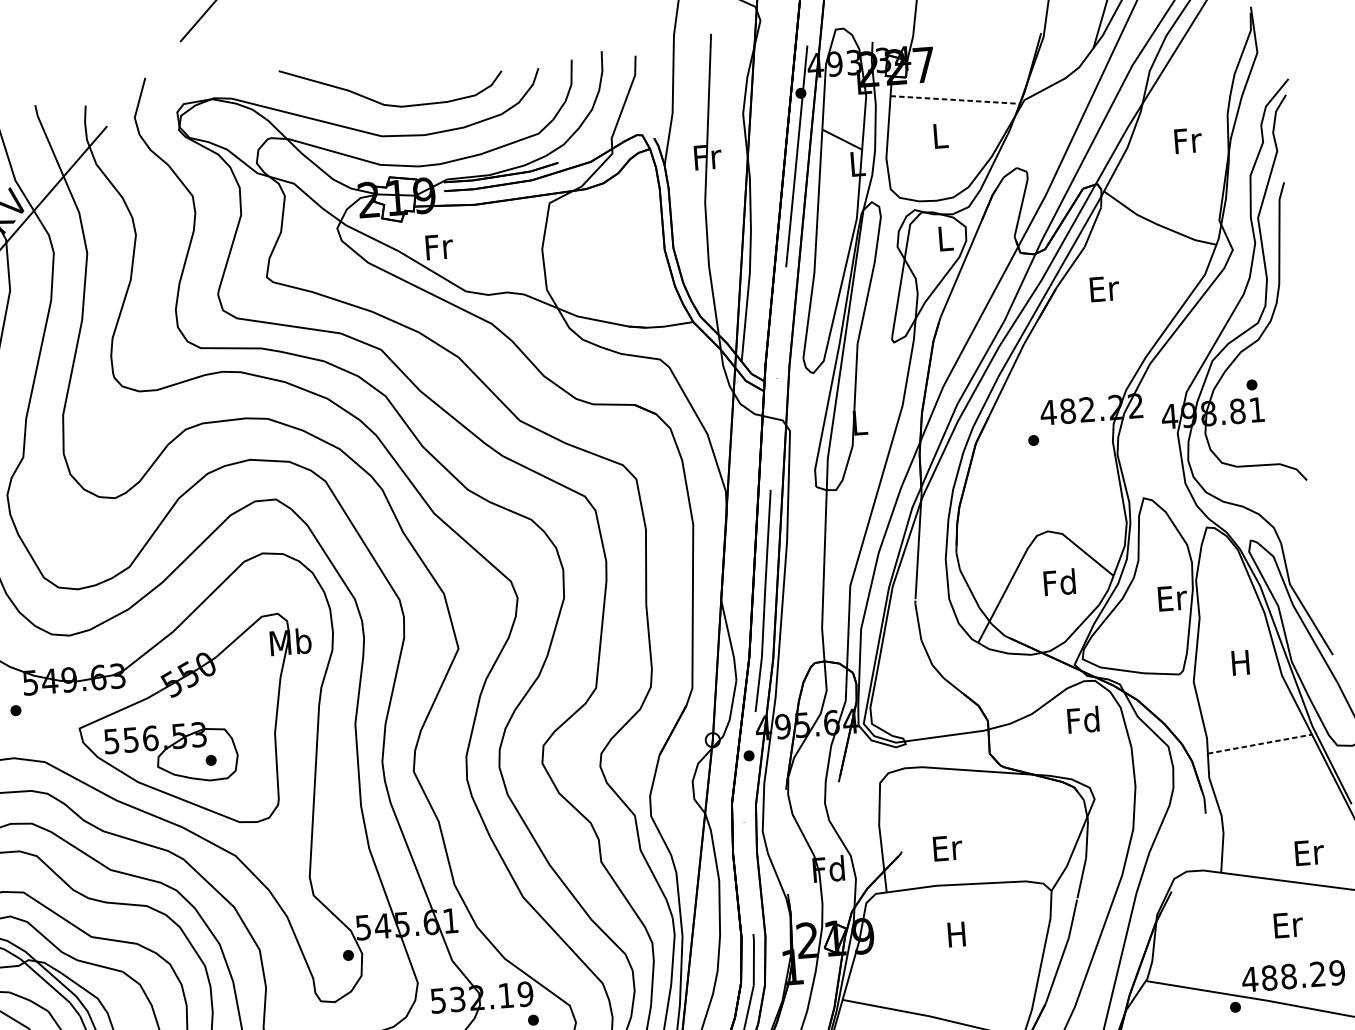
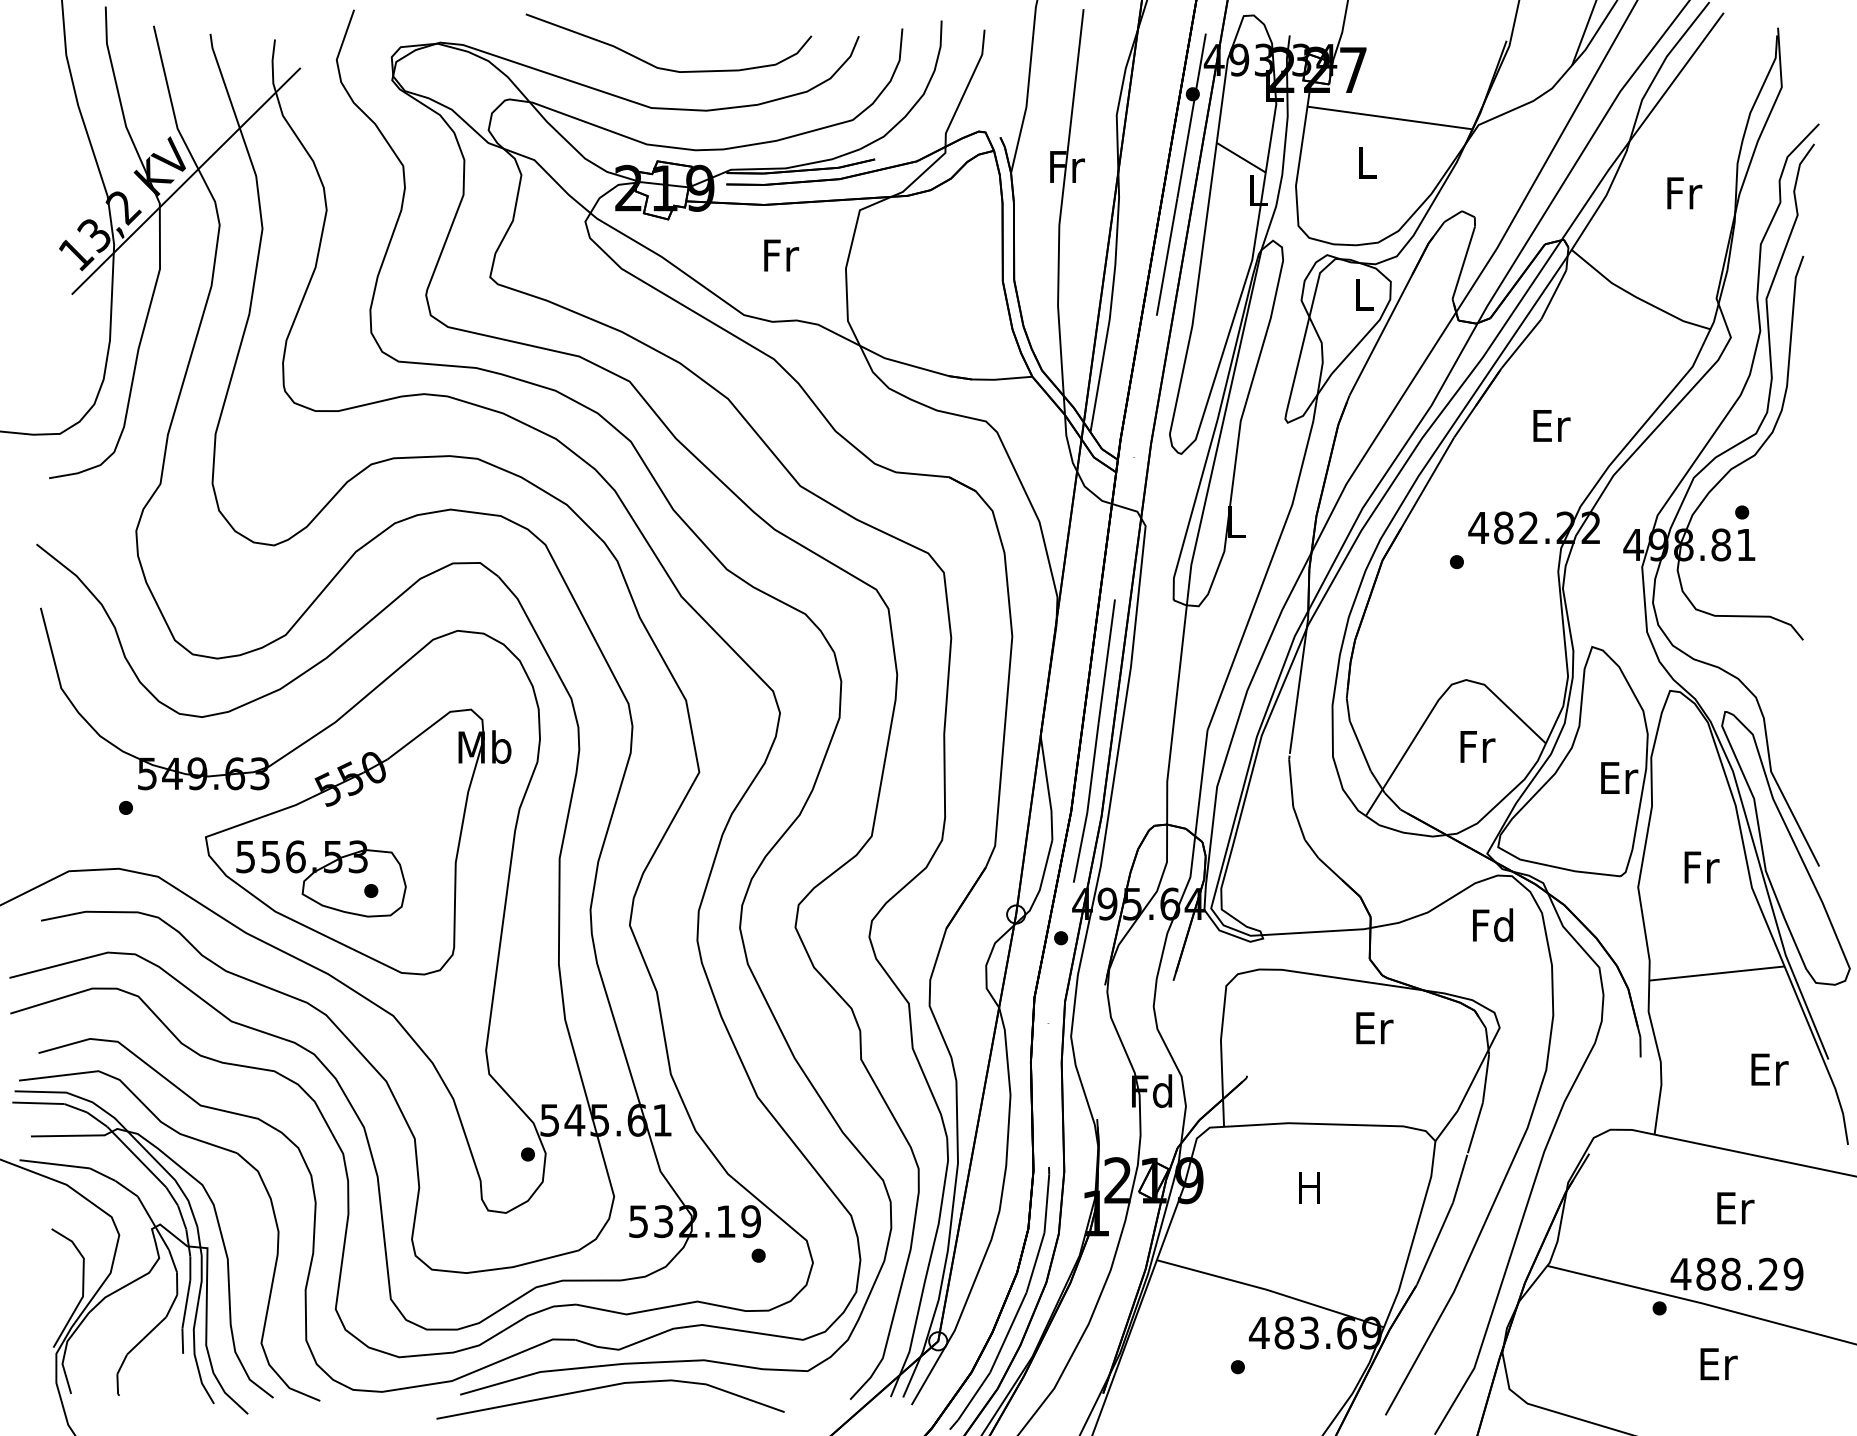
line: (955, 100) -> (1390, 118), dashed -> solid
text: (439, 246) -> (781, 255), moved
text: (1104, 288) -> (1551, 425), moved
text: (1059, 582) -> (1476, 746), Fd -> Fr
text: (1241, 662) -> (1701, 867), H -> Fr
line: (1260, 744) -> (1717, 973), dashed -> solid
text: (947, 848) -> (1374, 1028), moved
text: (1309, 852) -> (1769, 1069), moved

